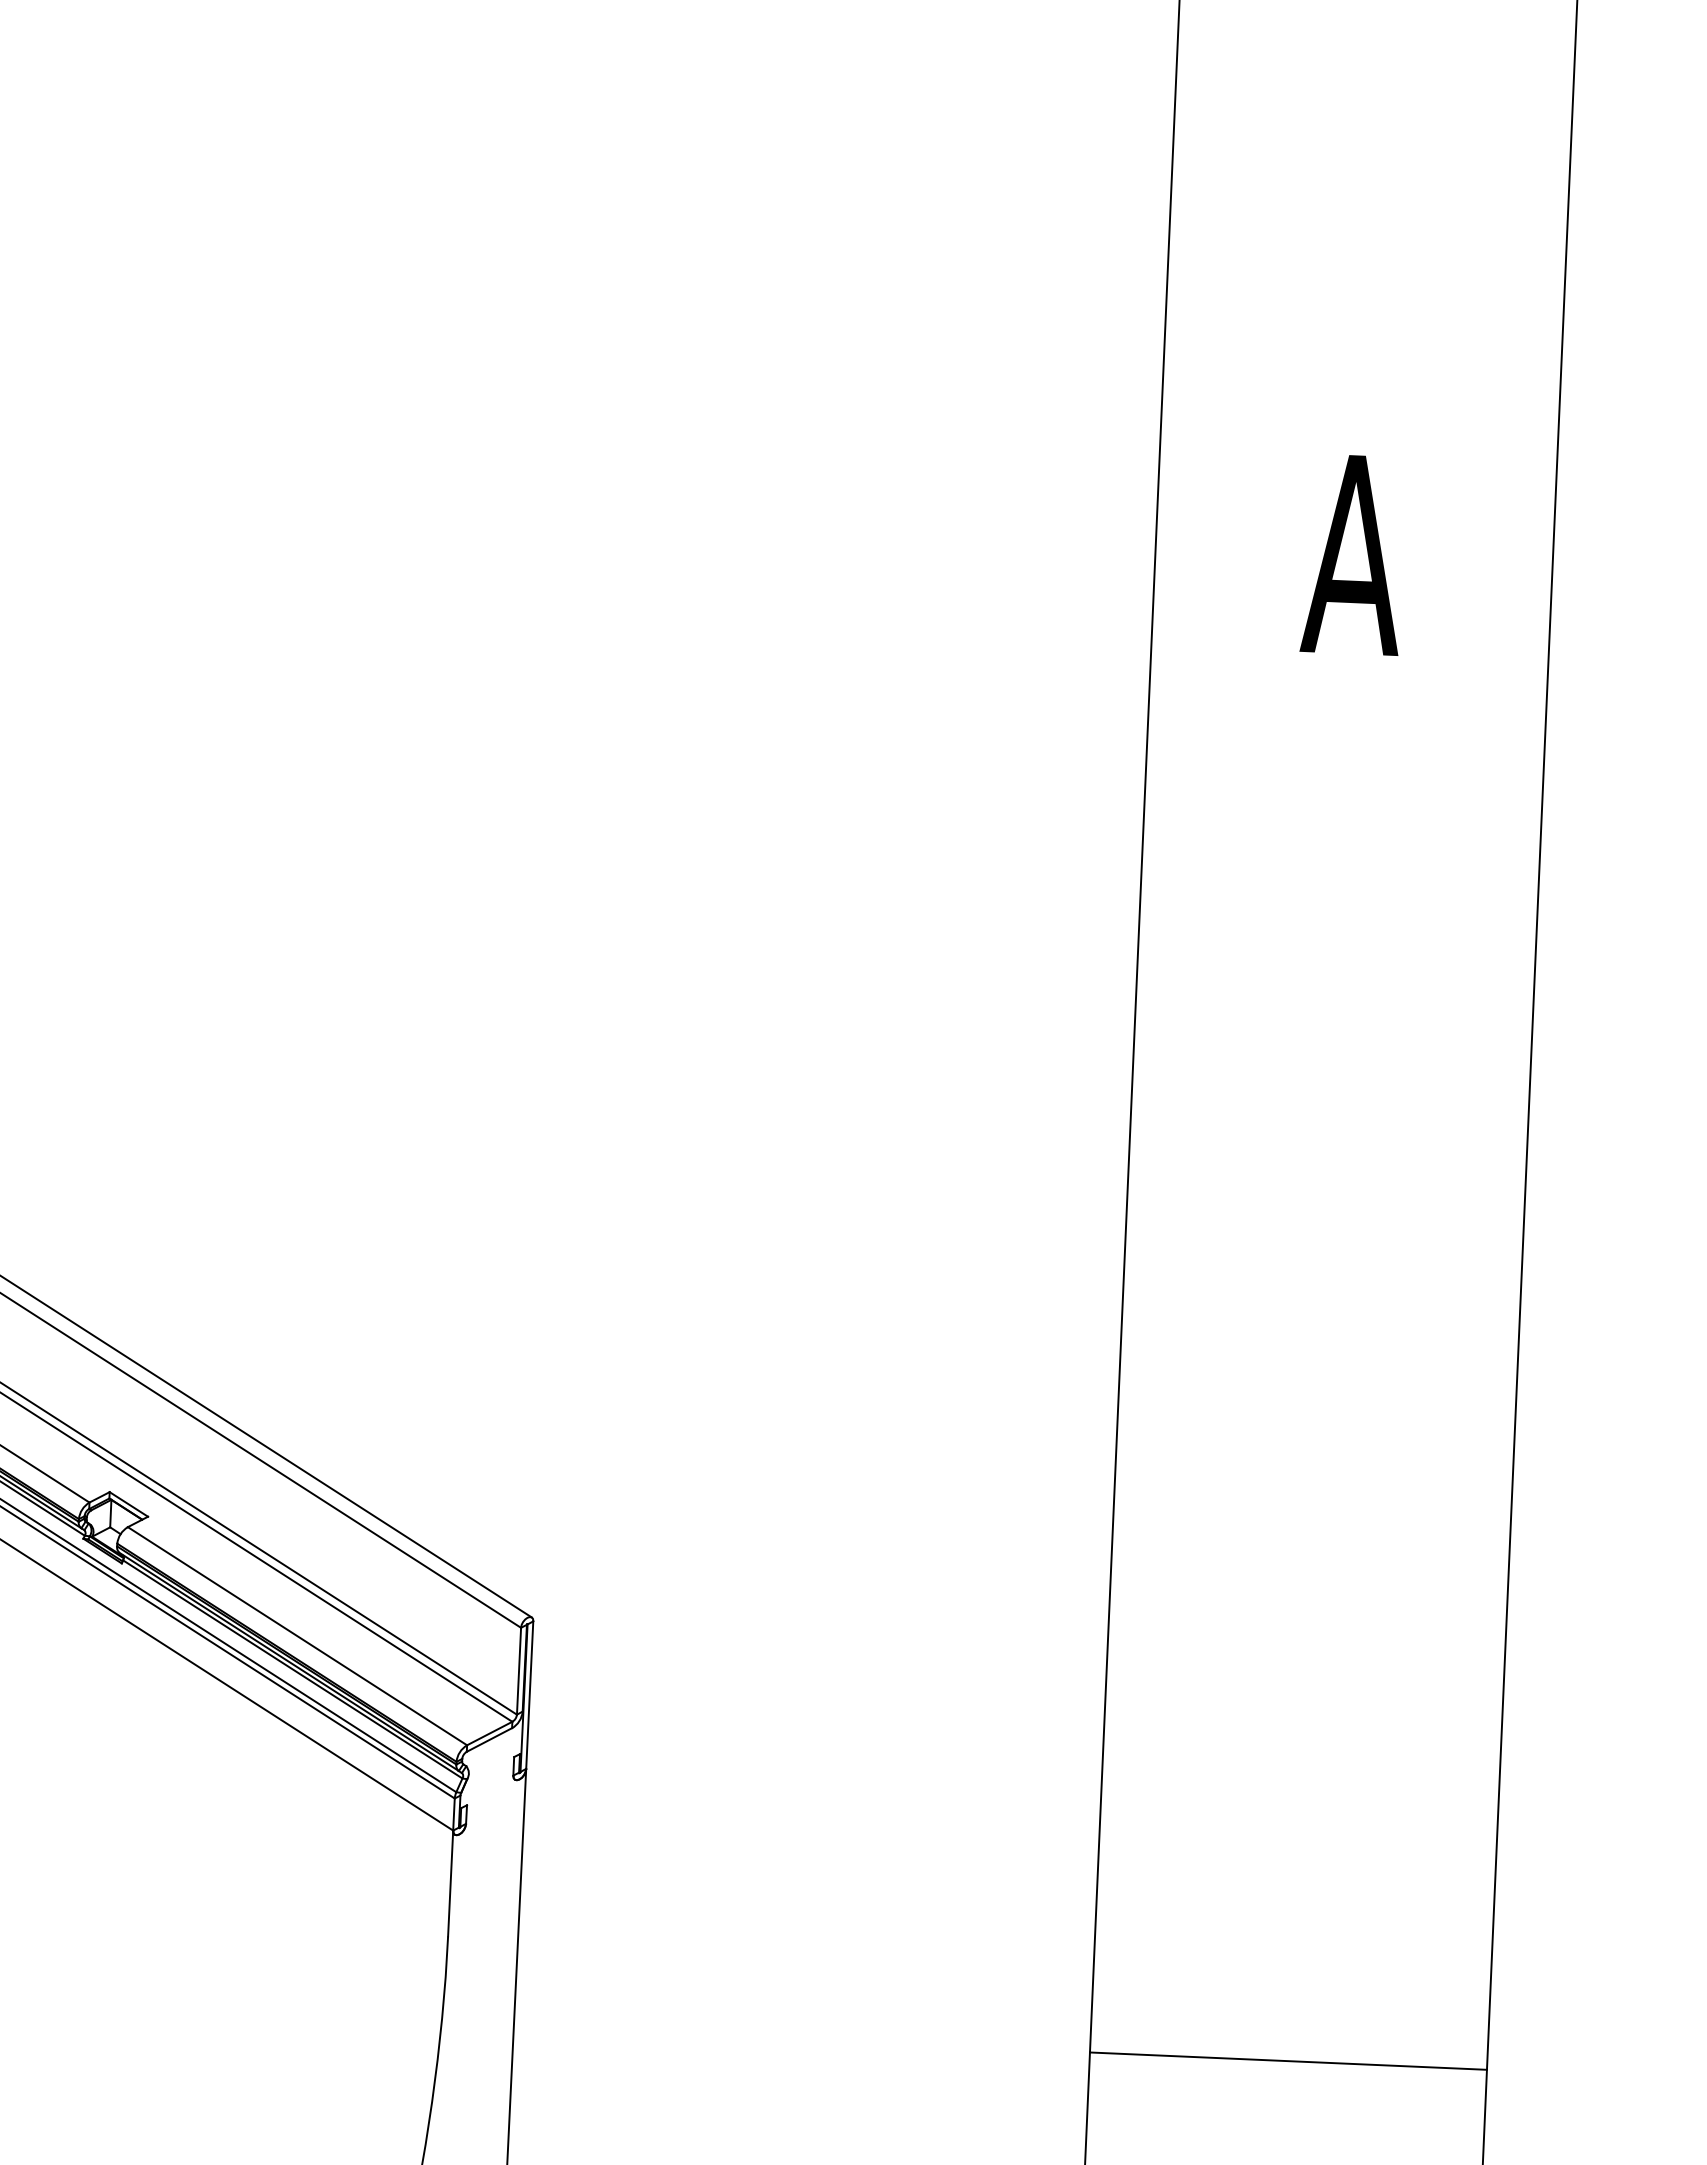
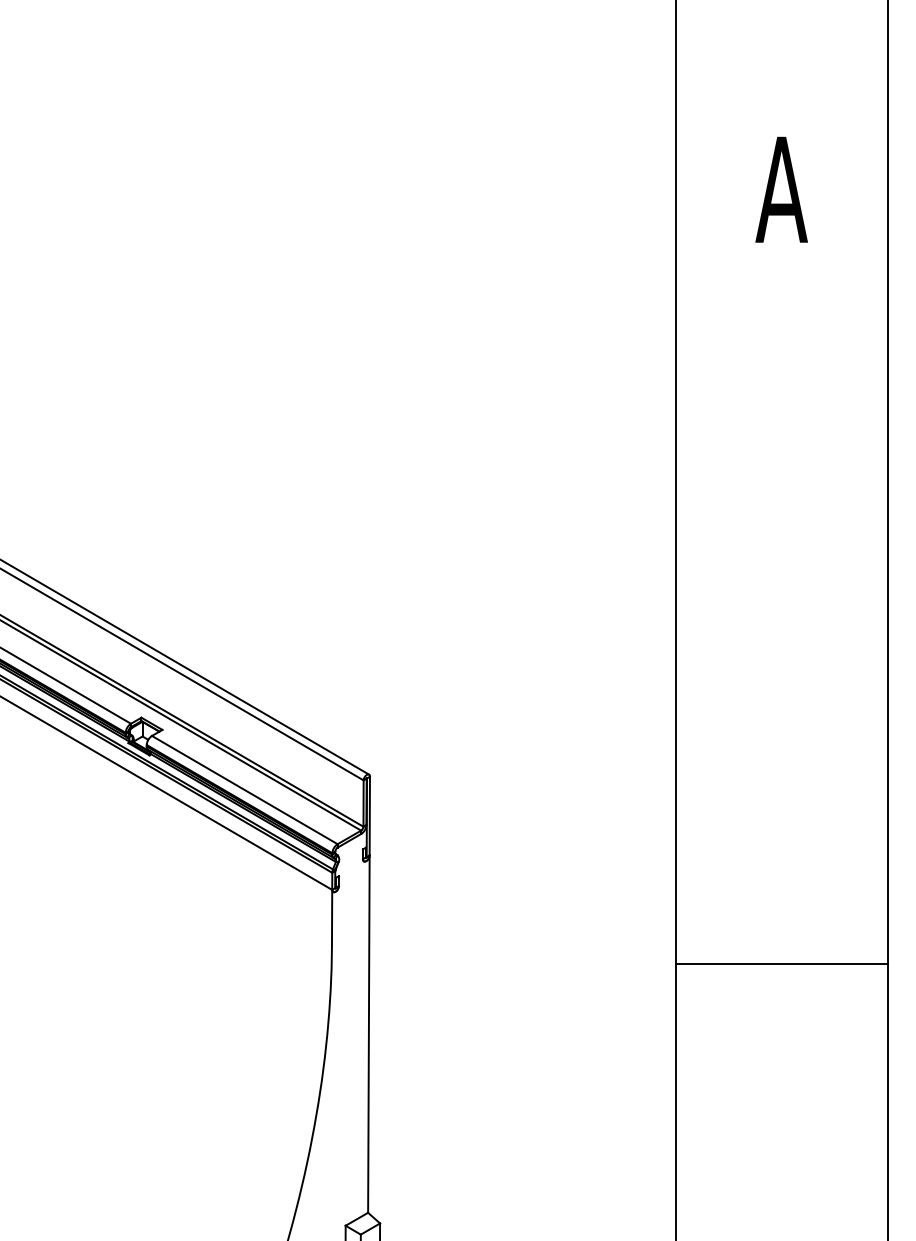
line: (1288, 2061) -> (782, 964), moved

